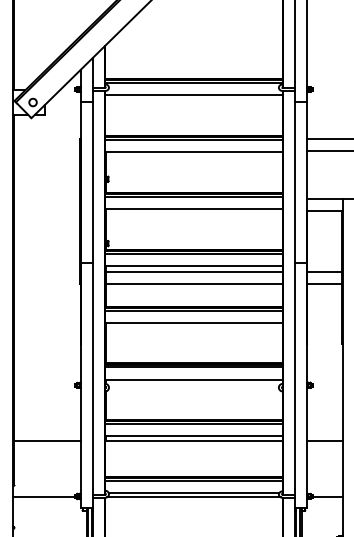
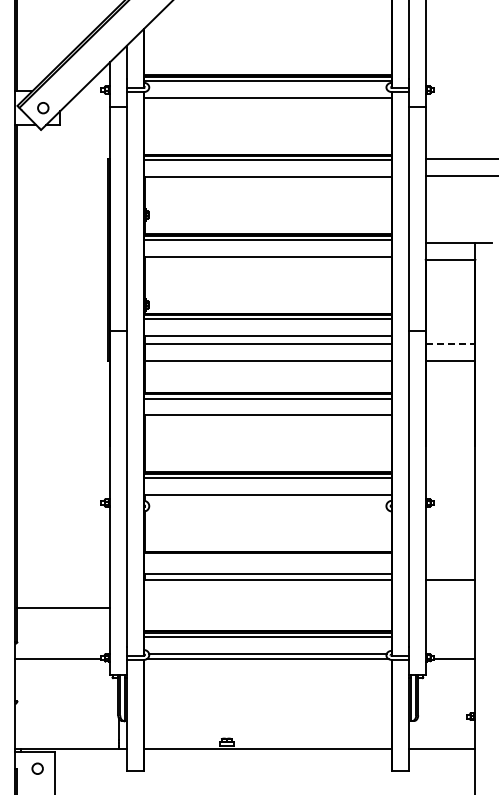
line: (324, 271) -> (450, 344), solid -> dashed
line: (193, 424) -> (267, 557), removed
line: (47, 440) -> (63, 608), moved

